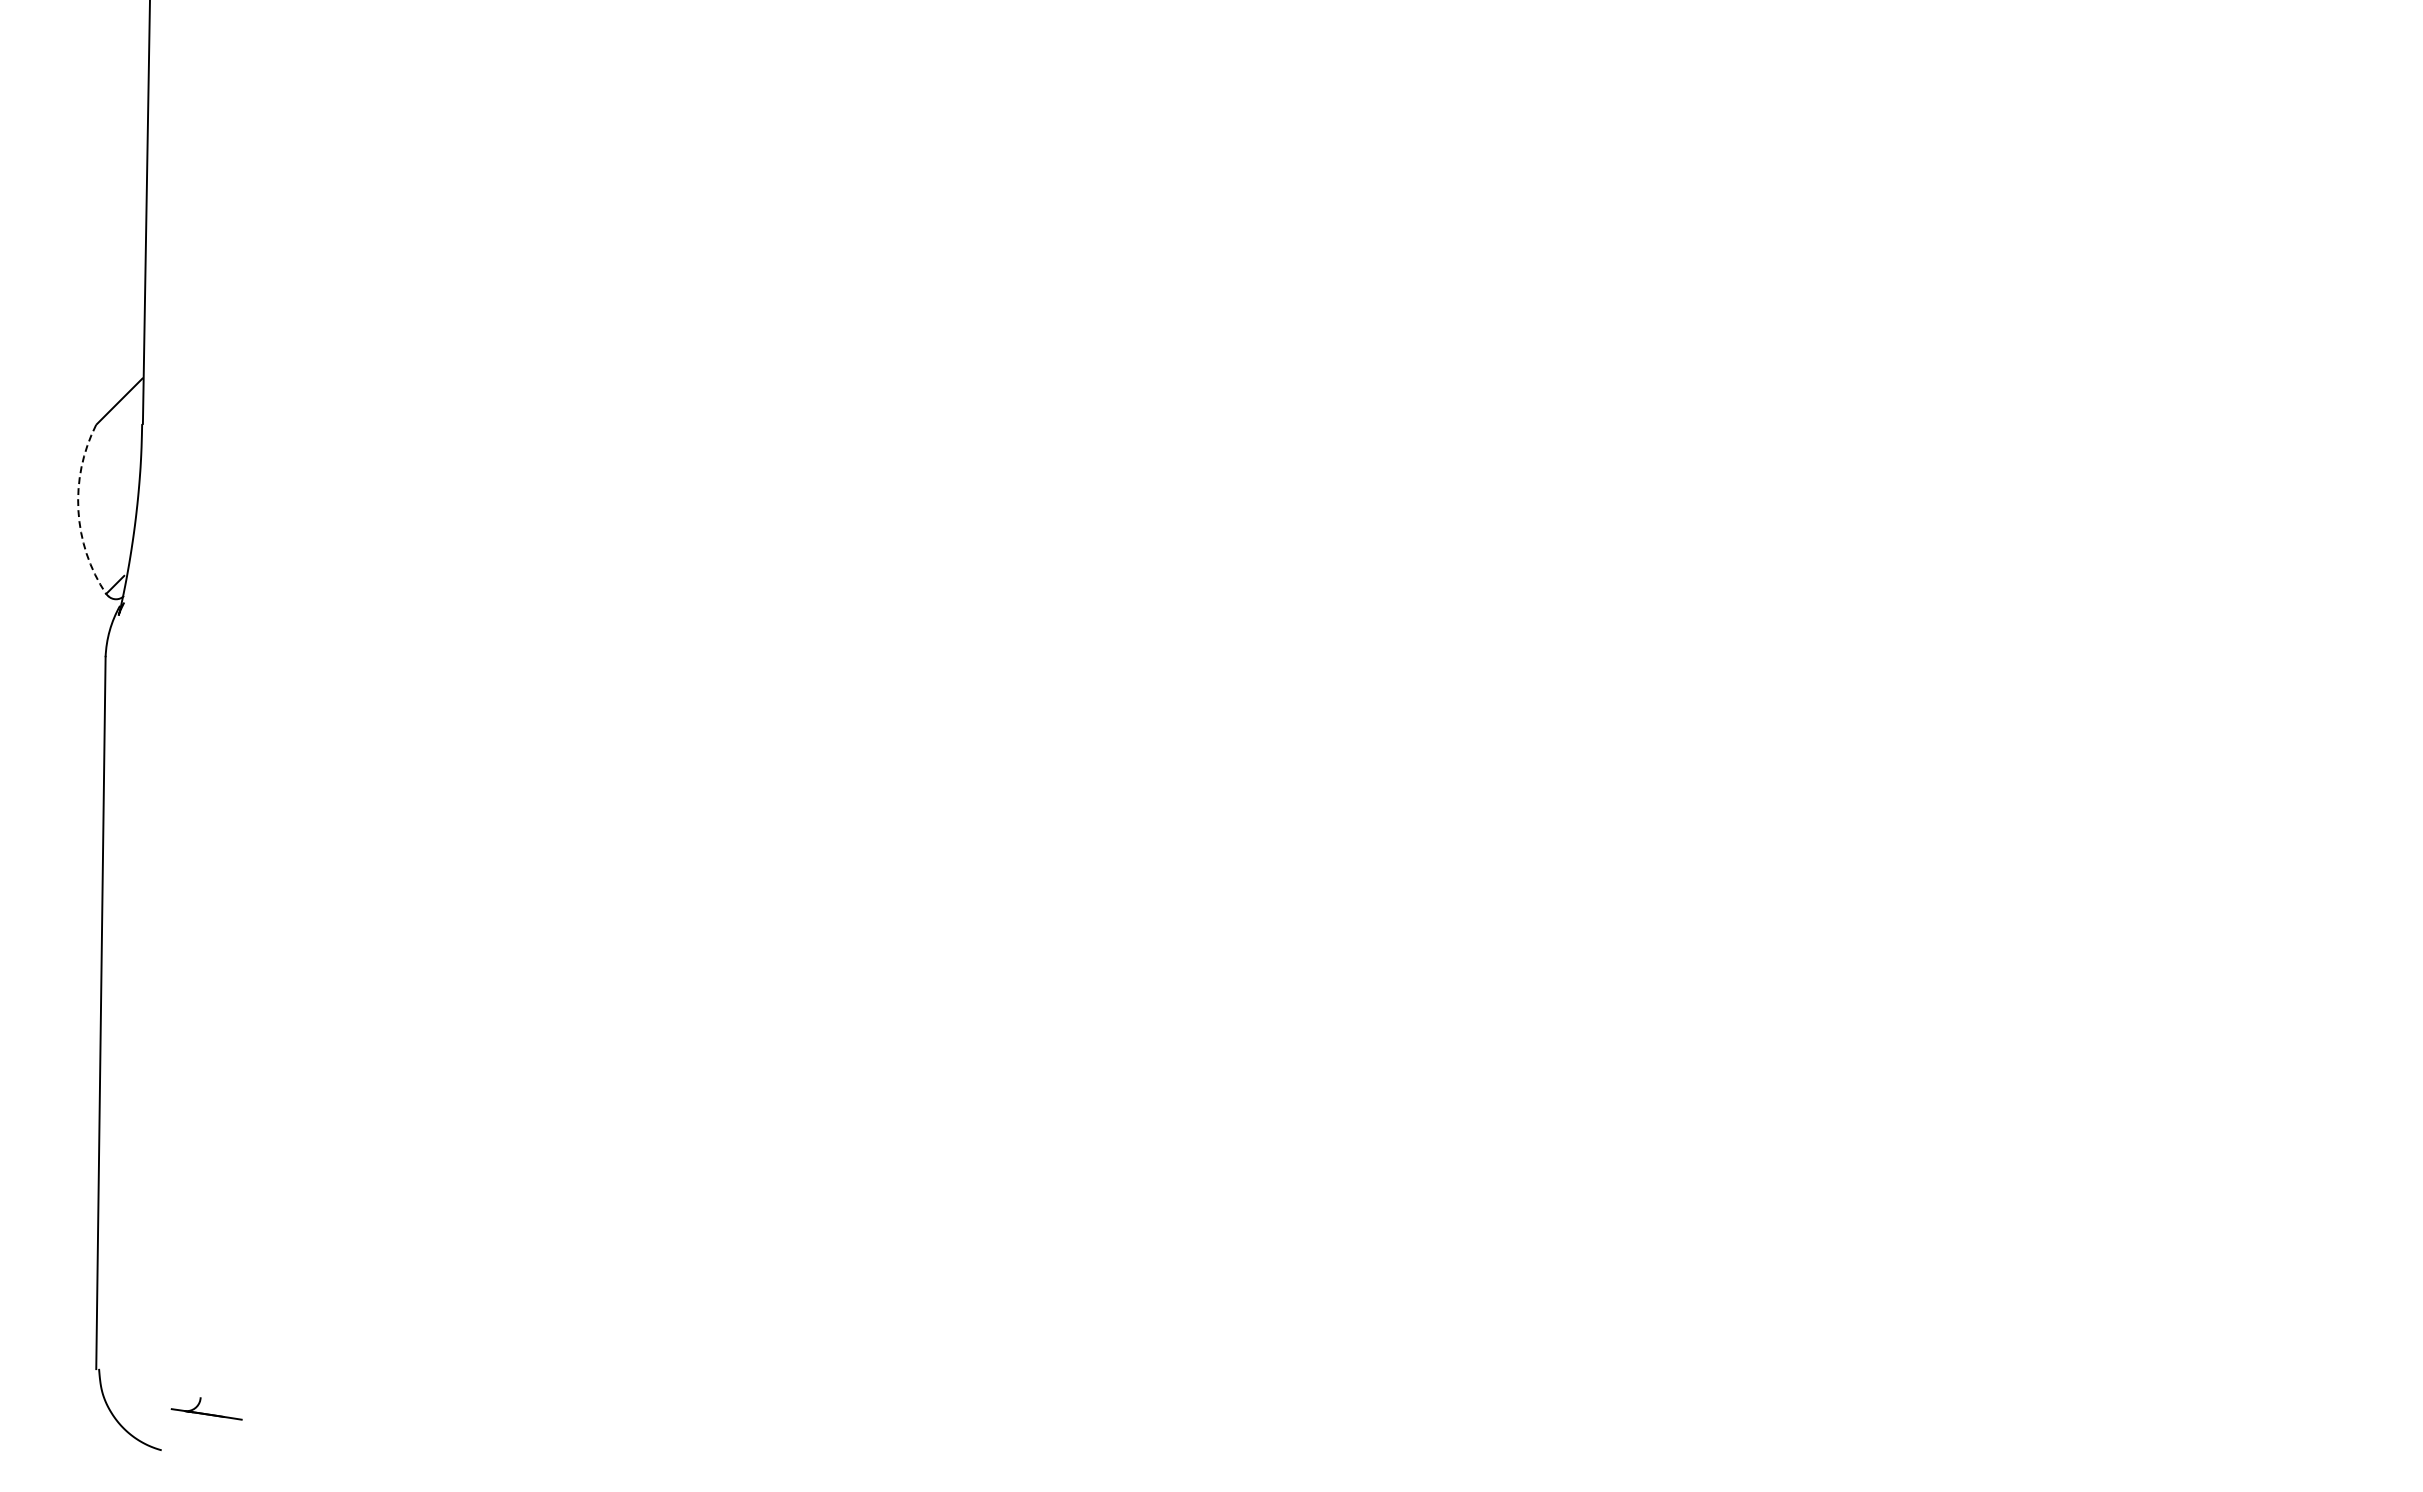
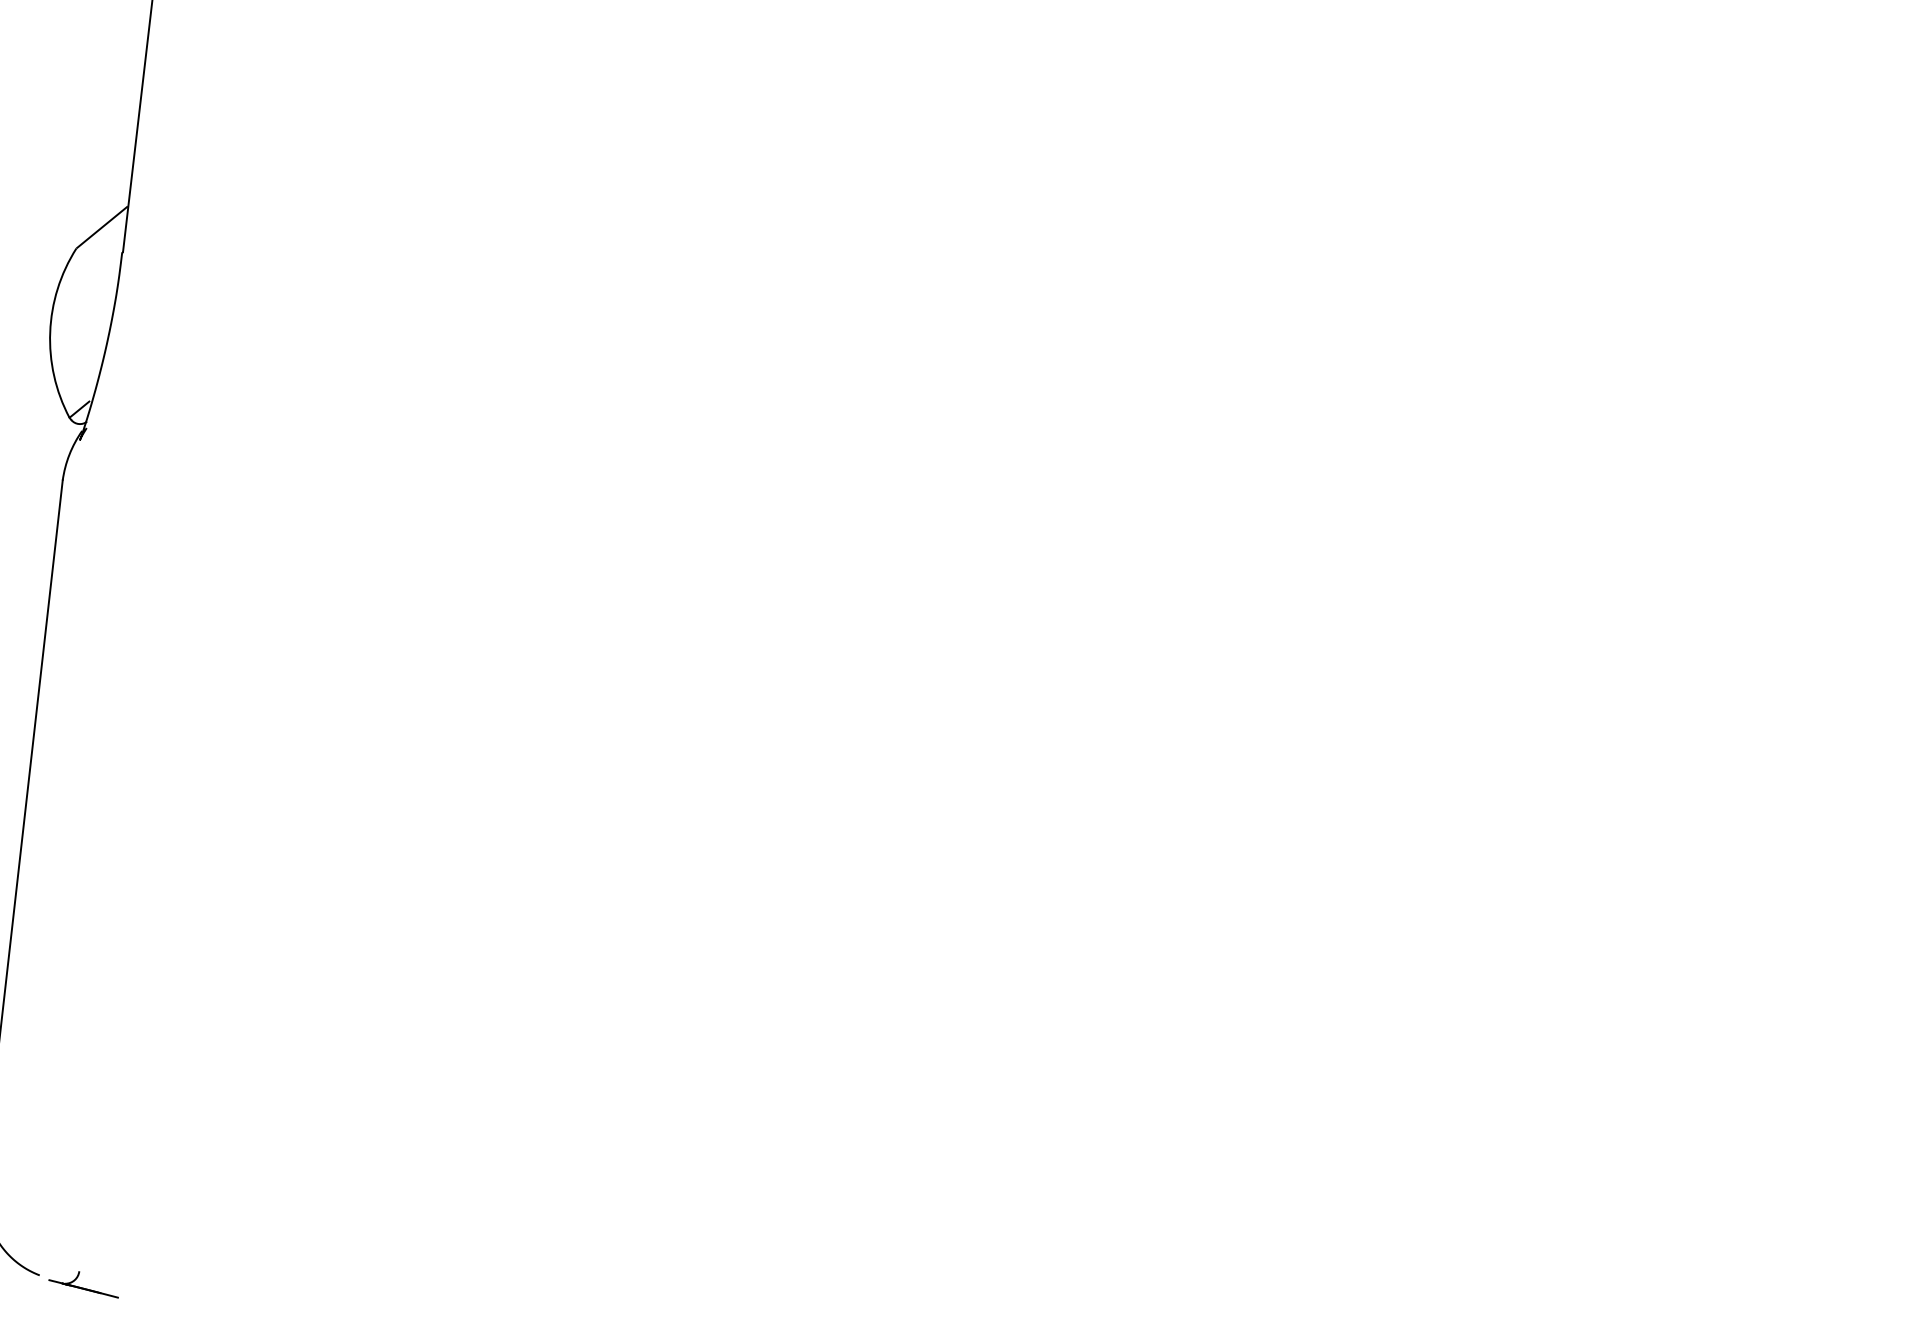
arc: (78, 510) -> (50, 331), dashed -> solid
part: (206, 1408) -> (84, 1283), moved

